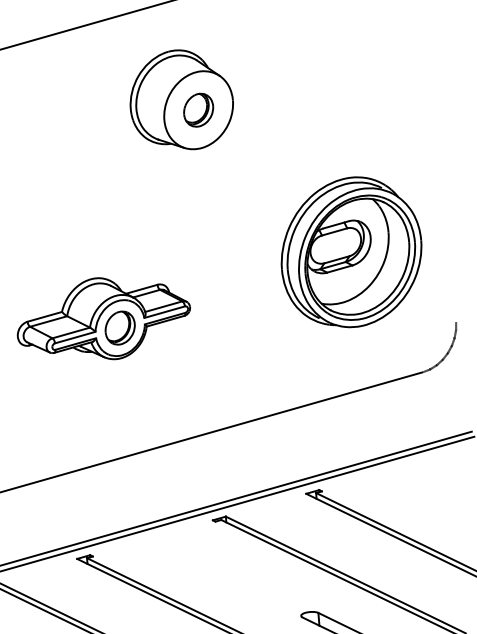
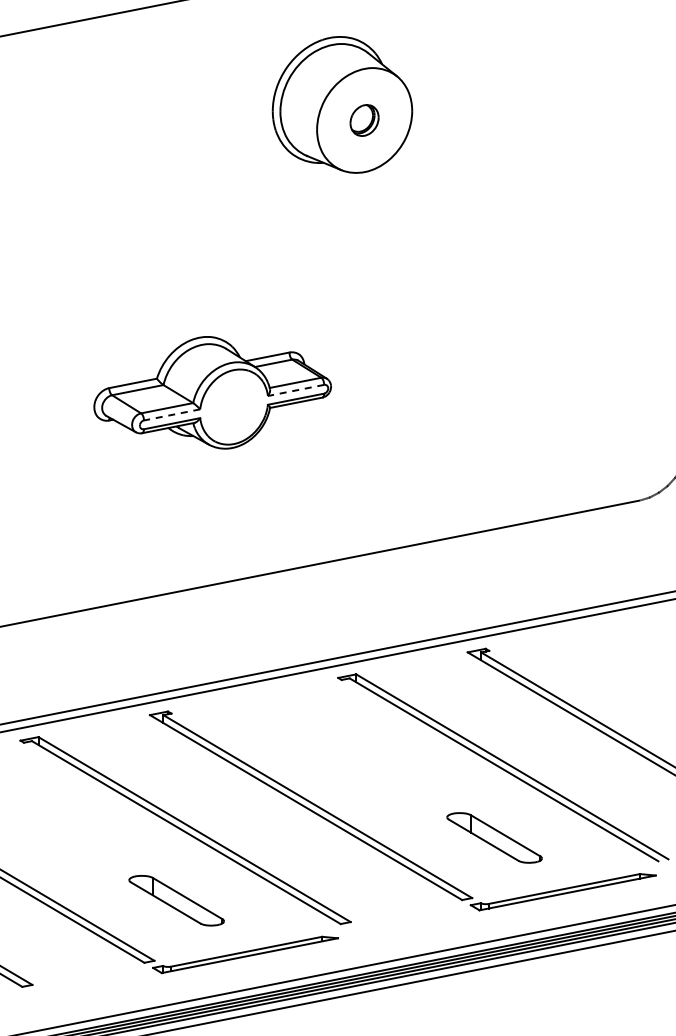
part: (198, 110) -> (364, 120), size x0.7
part: (351, 252) -> (555, 330), removed
line: (164, 312) -> (296, 390), solid -> dashed
part: (120, 328) -> (234, 407), removed
line: (75, 337) -> (172, 414), solid -> dashed

